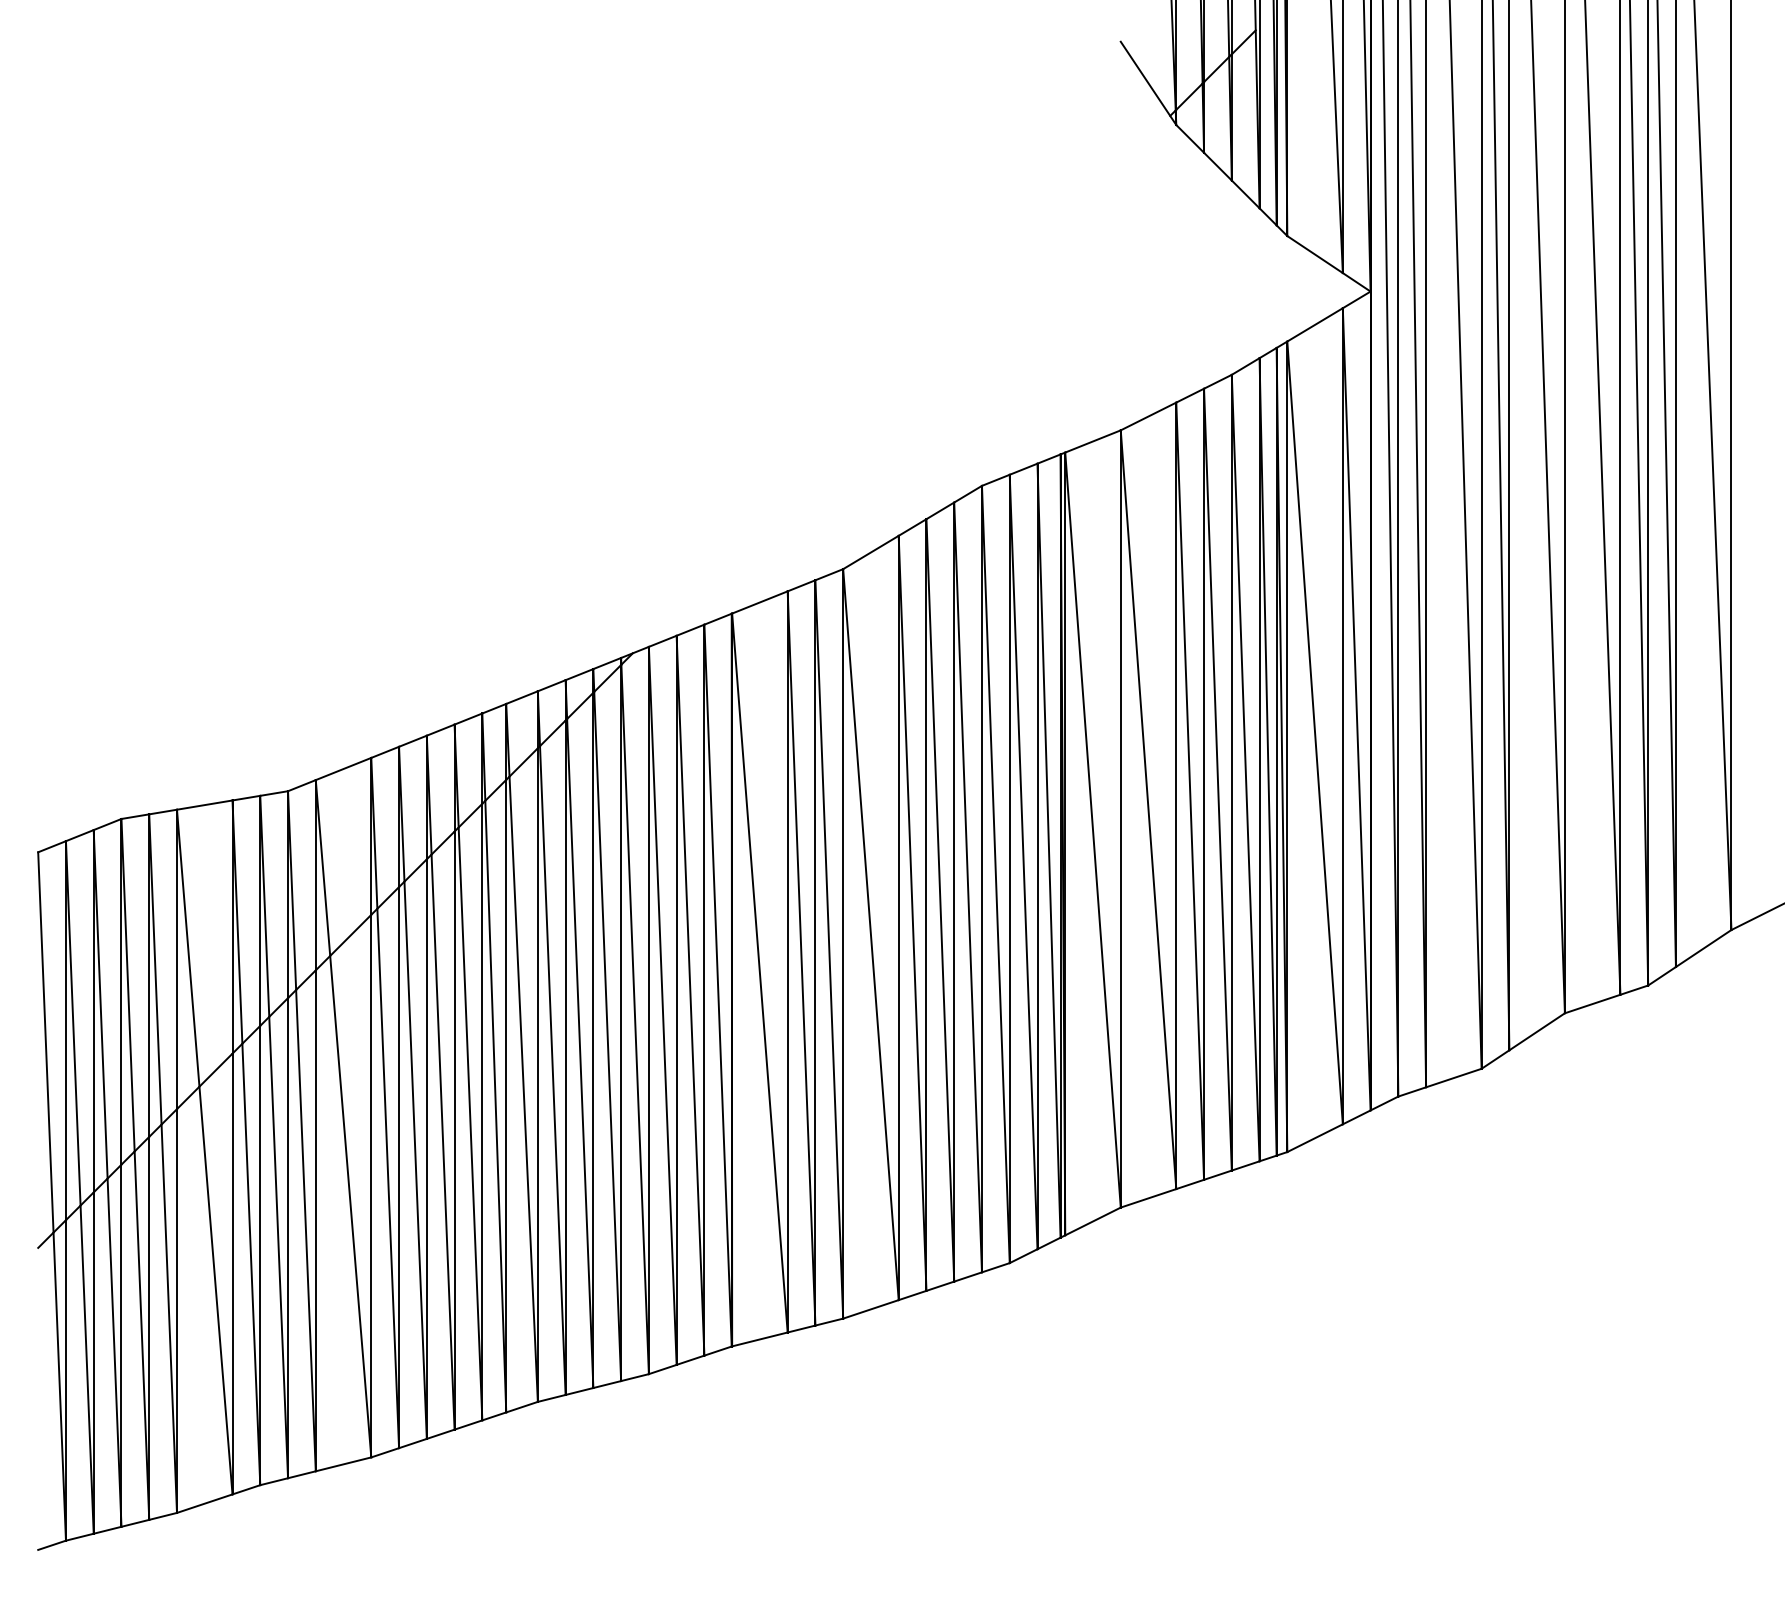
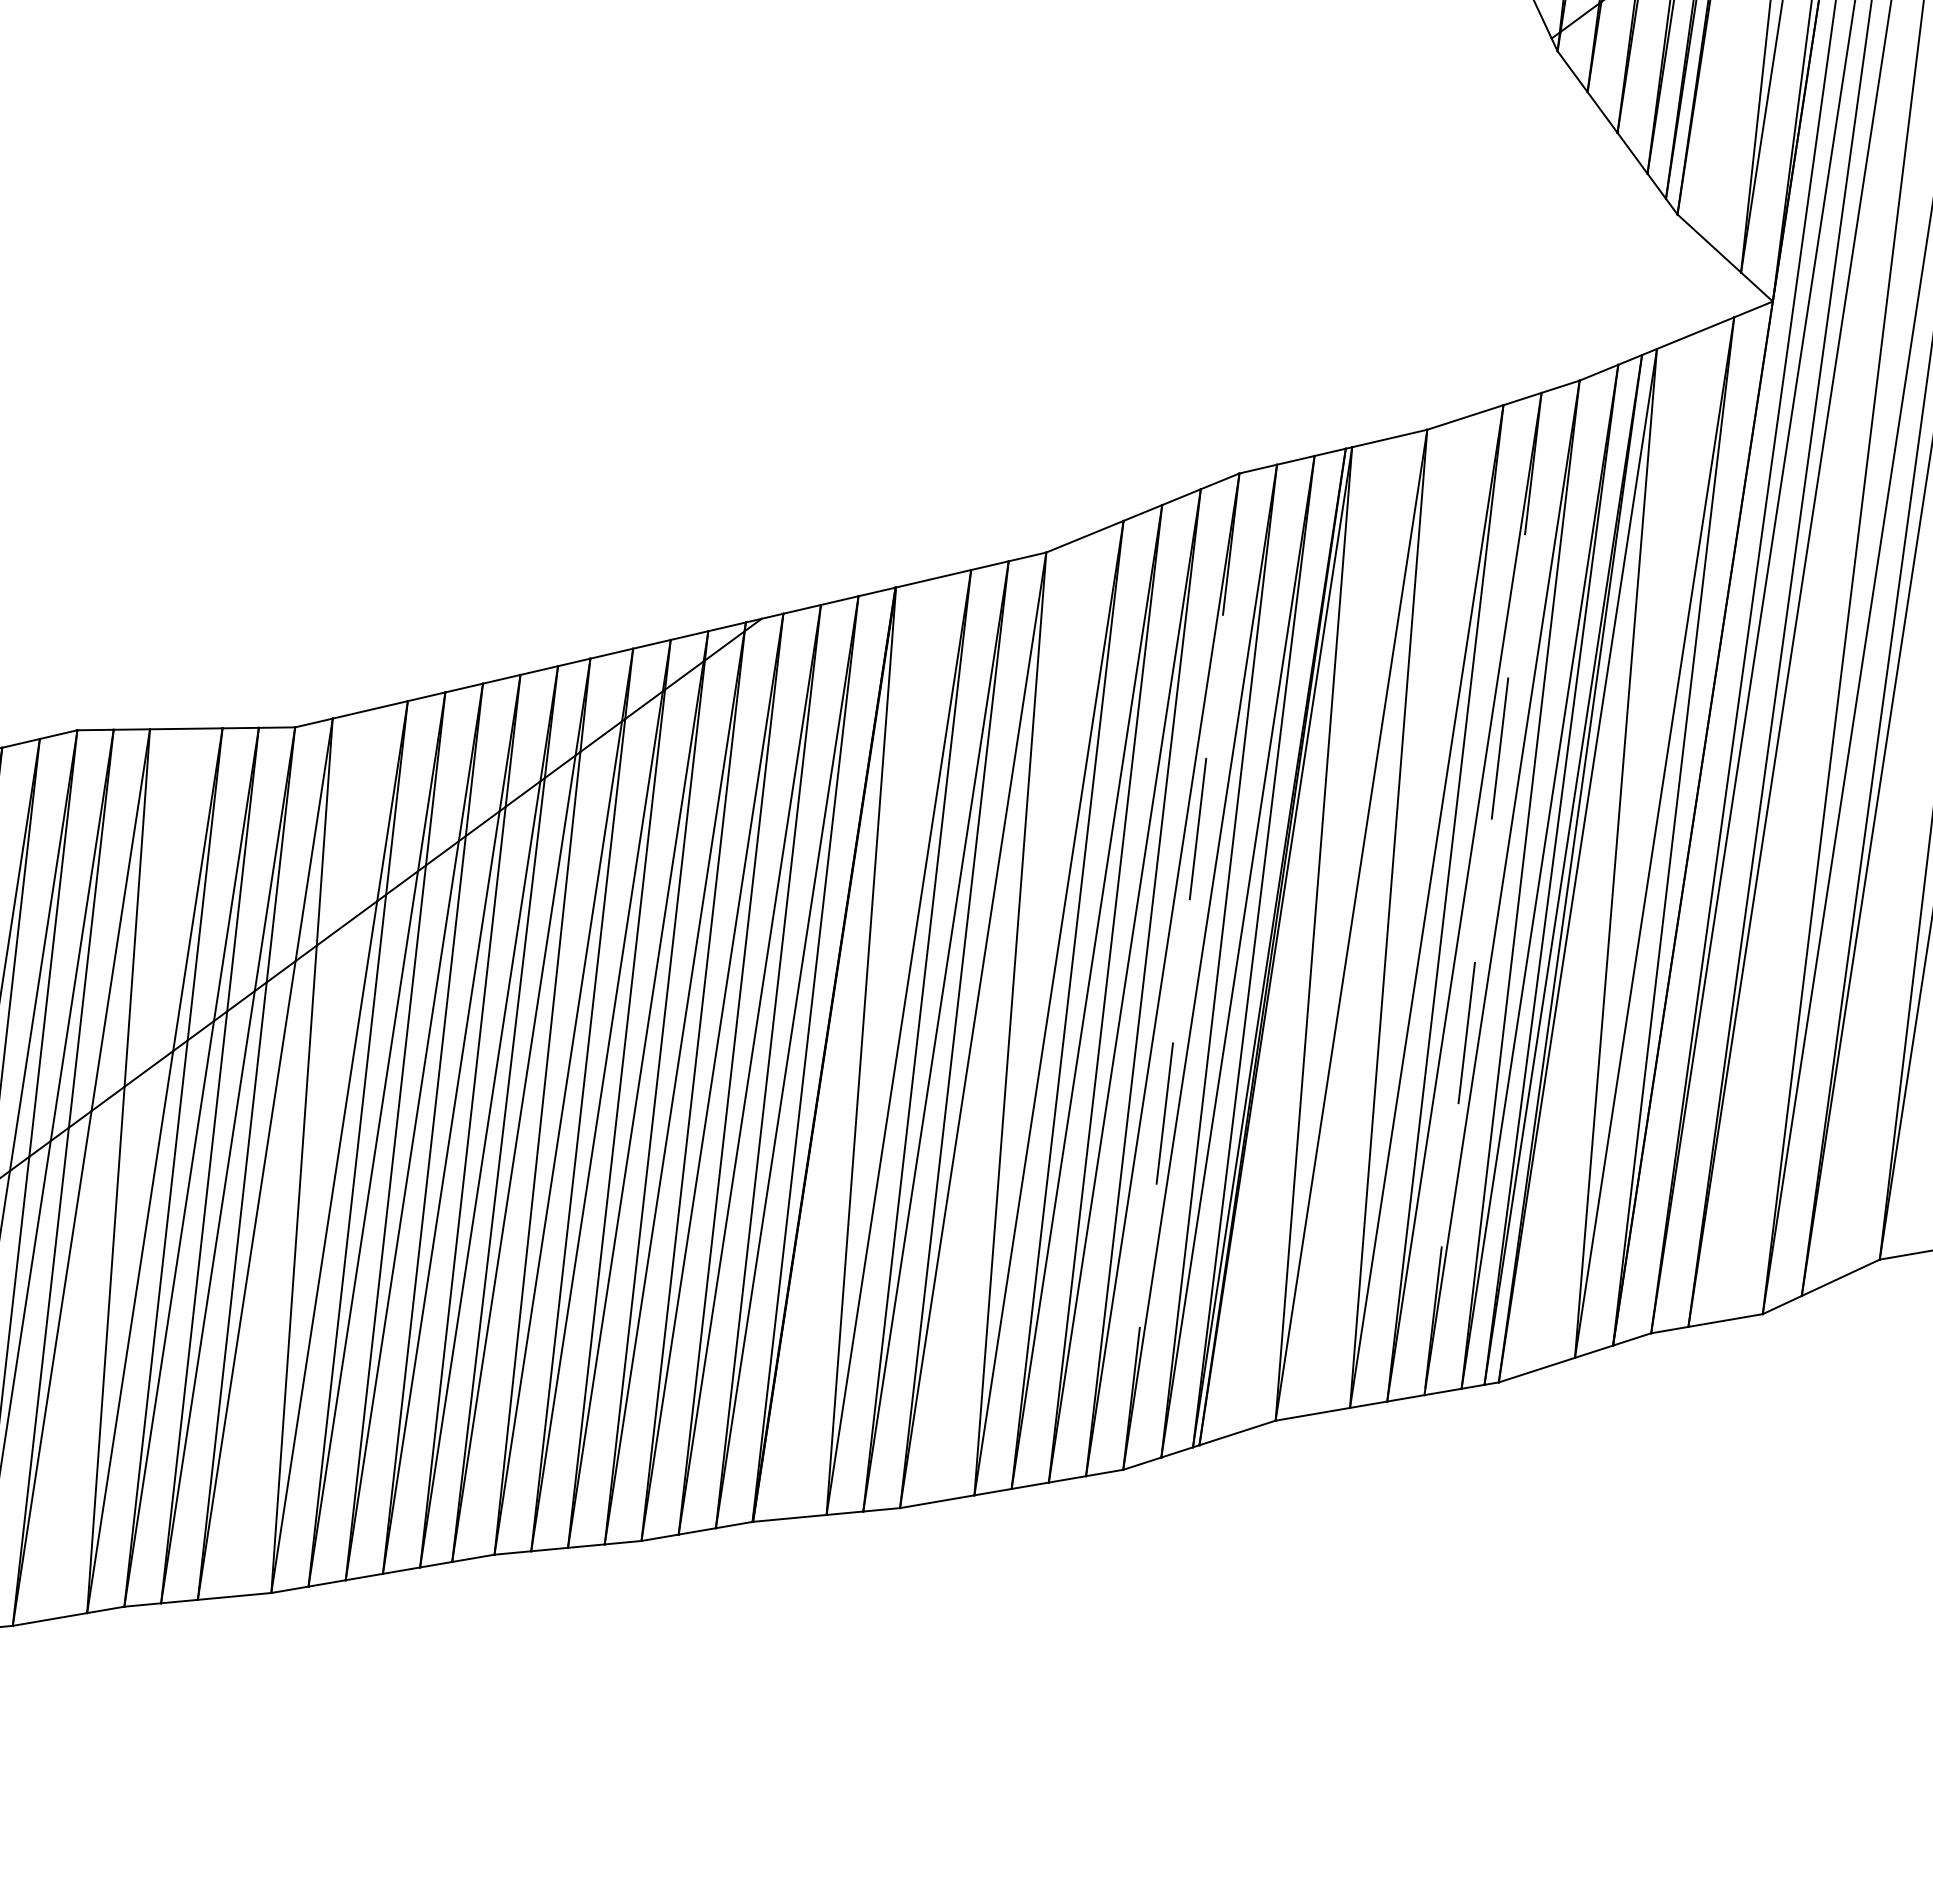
line: (1217, 780) -> (1482, 895), solid -> dashed
line: (995, 874) -> (1180, 971), solid -> dashed

